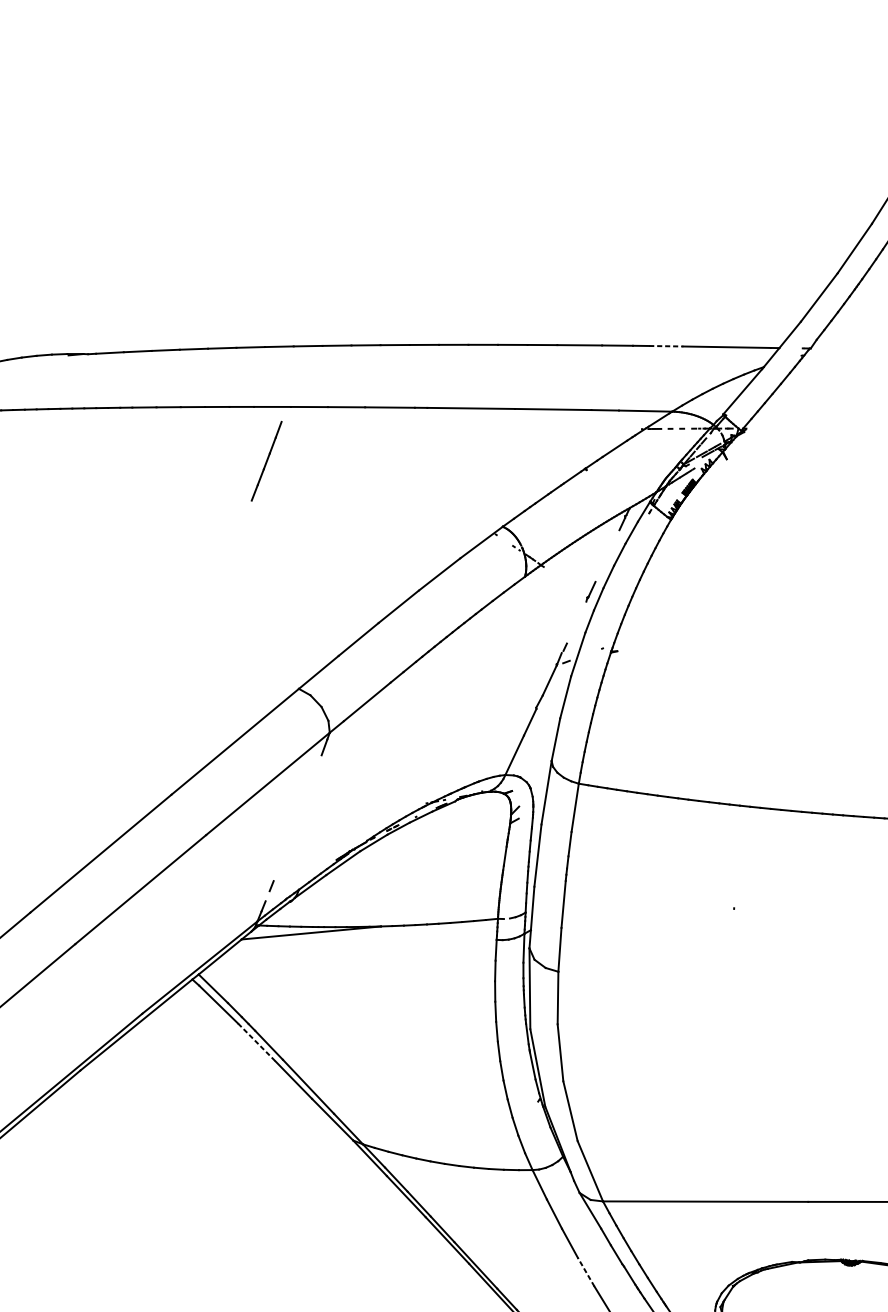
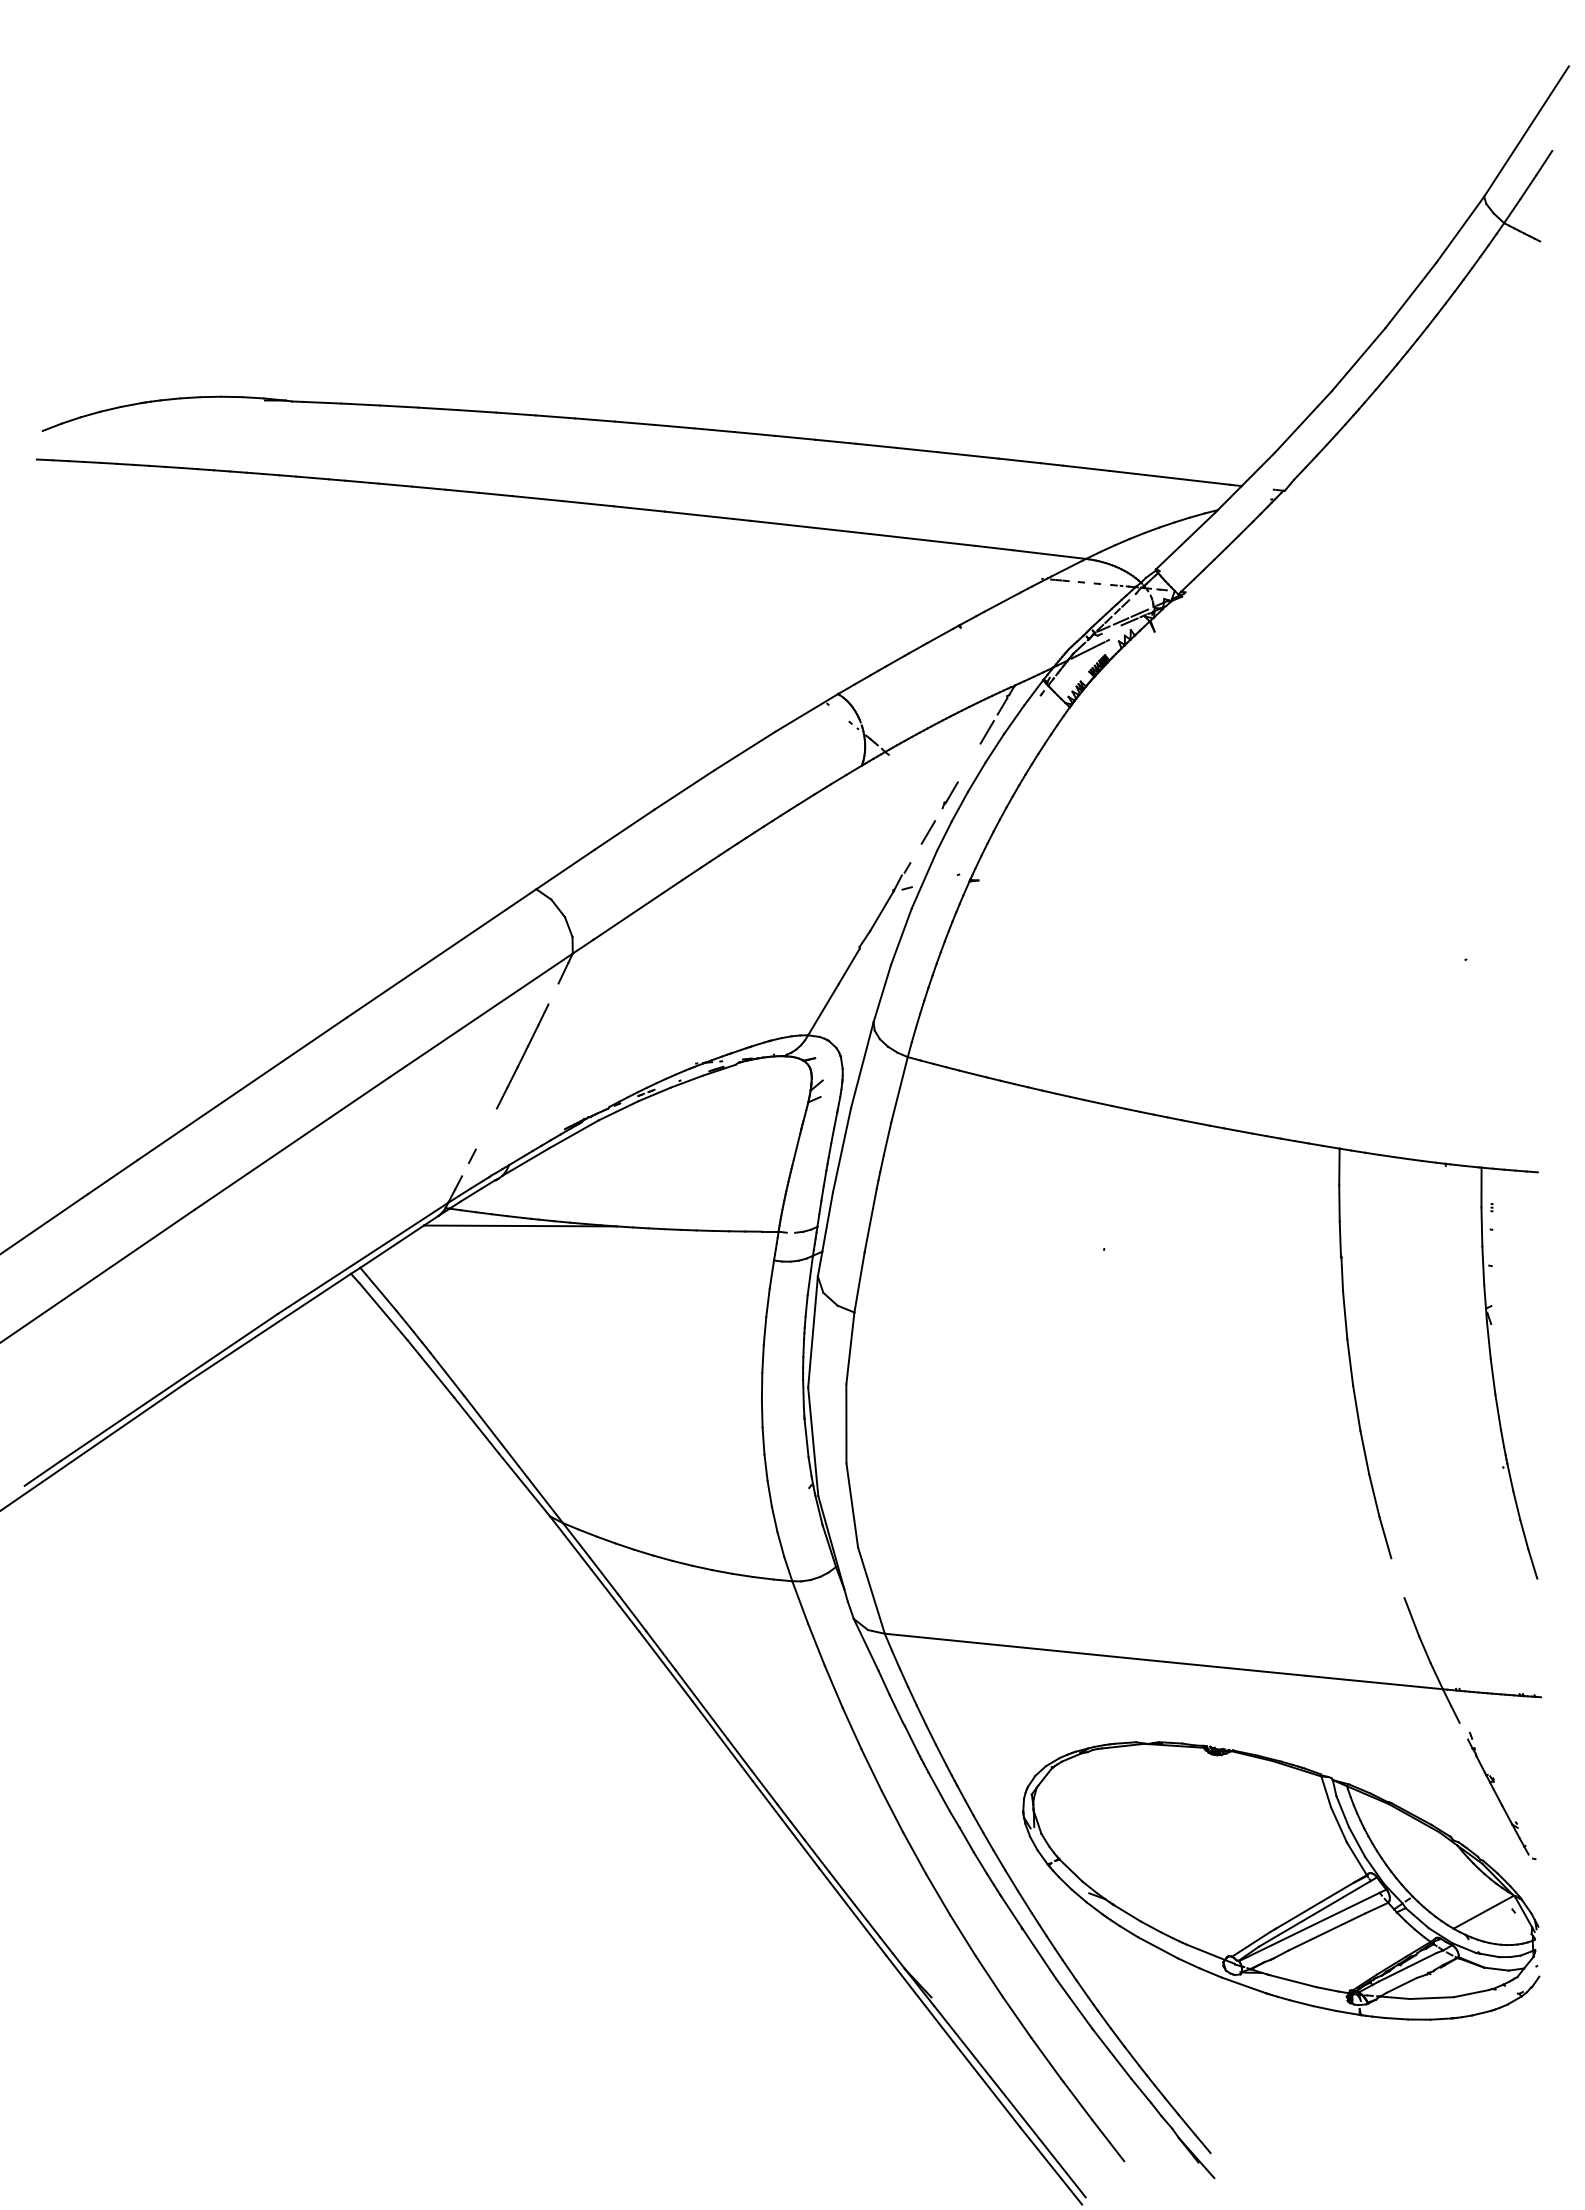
line: (666, 346) -> (1086, 468), dashed -> solid
line: (266, 461) -> (522, 1056), moved
line: (612, 543) -> (986, 731), added
line: (577, 620) -> (928, 832), added
line: (256, 1042) -> (430, 1368), dashed -> solid
line: (586, 1272) -> (852, 1728), dashed -> solid

